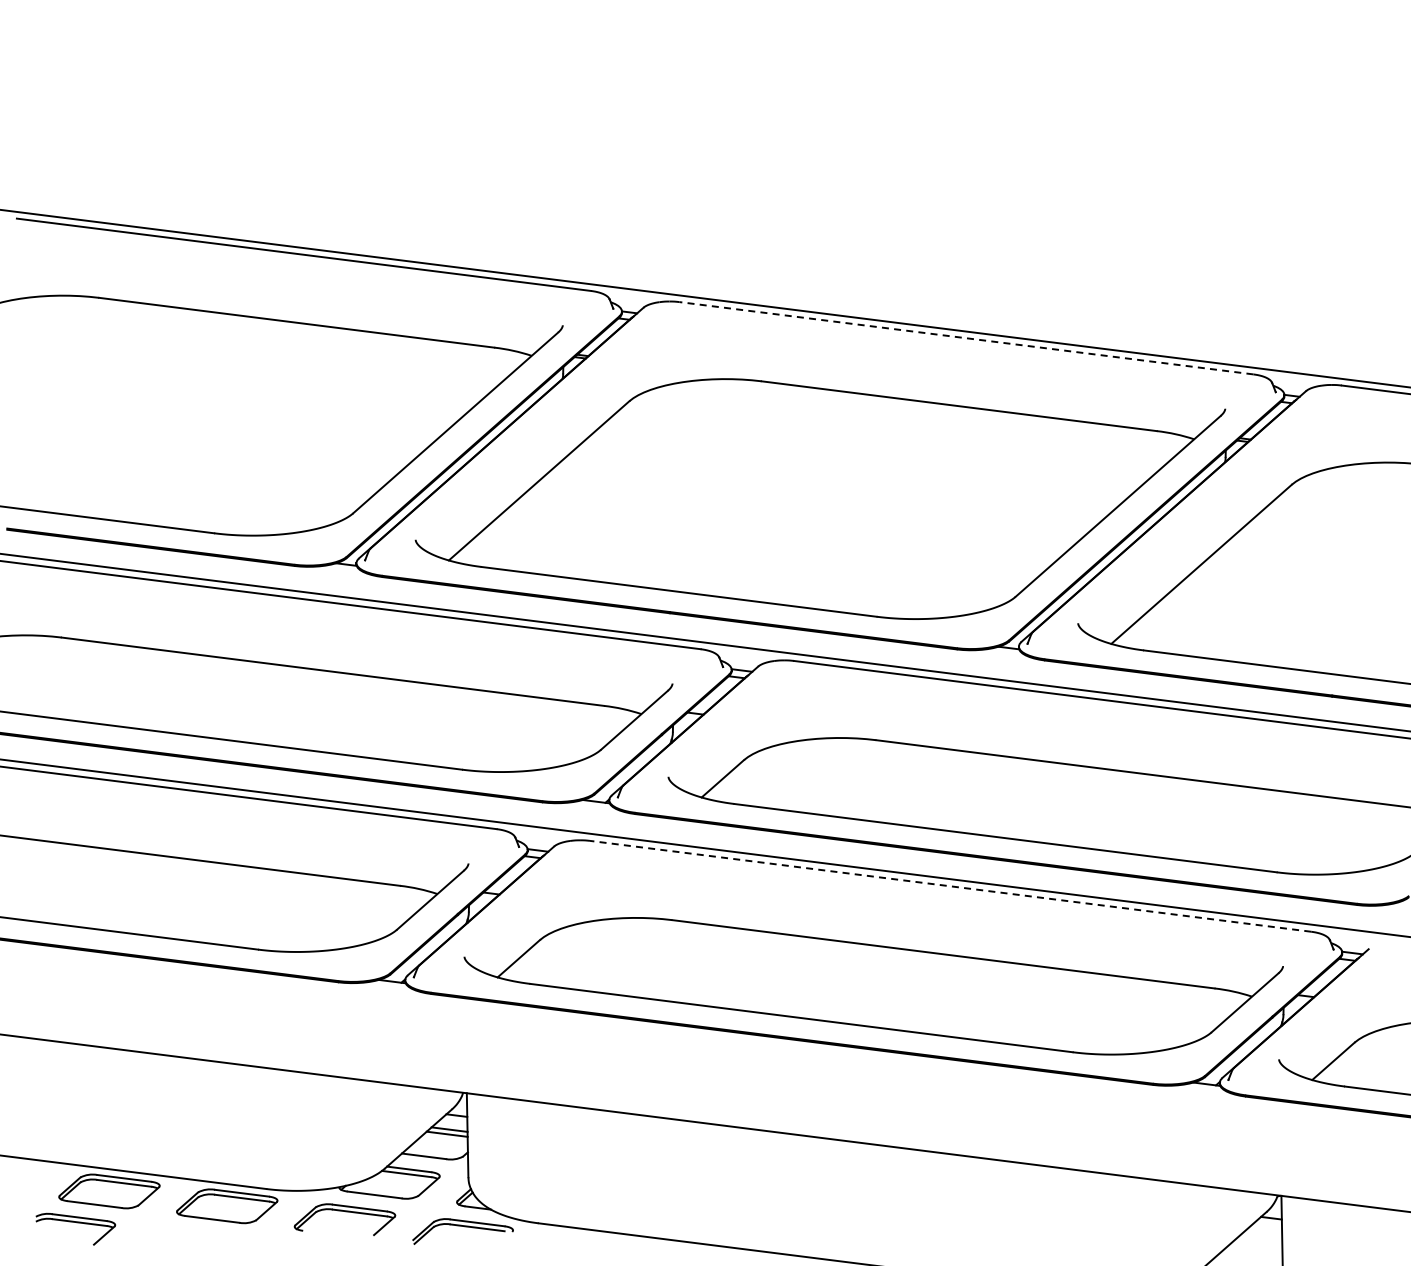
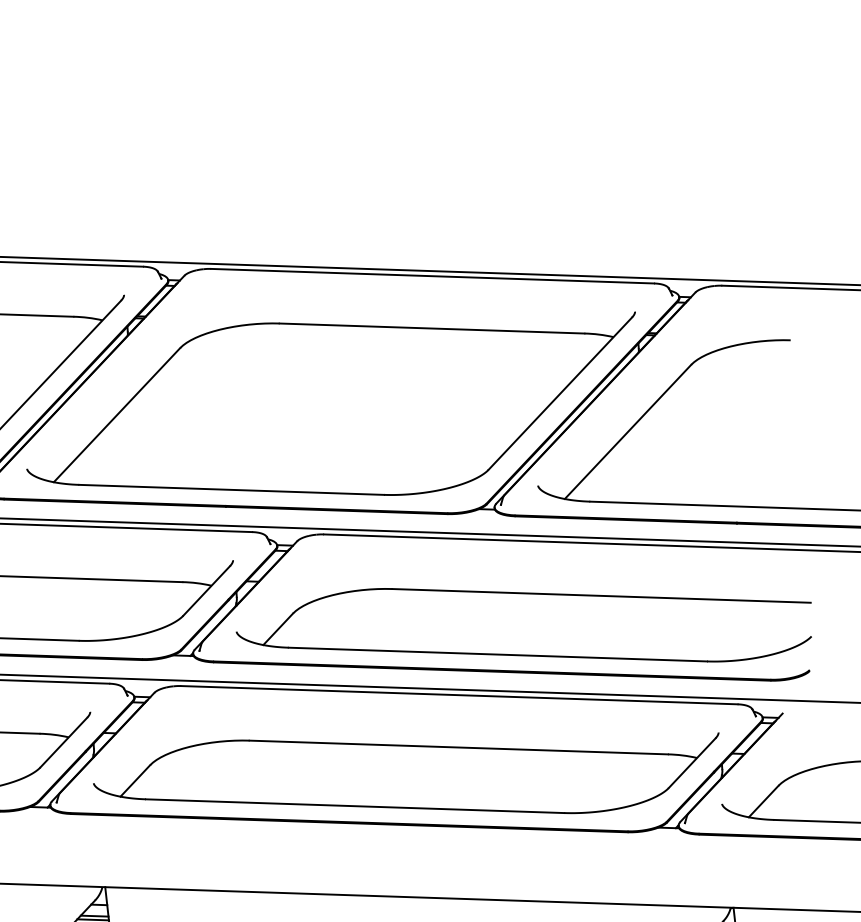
line: (965, 338) -> (432, 276), dashed -> solid
line: (950, 886) -> (459, 695), dashed -> solid

